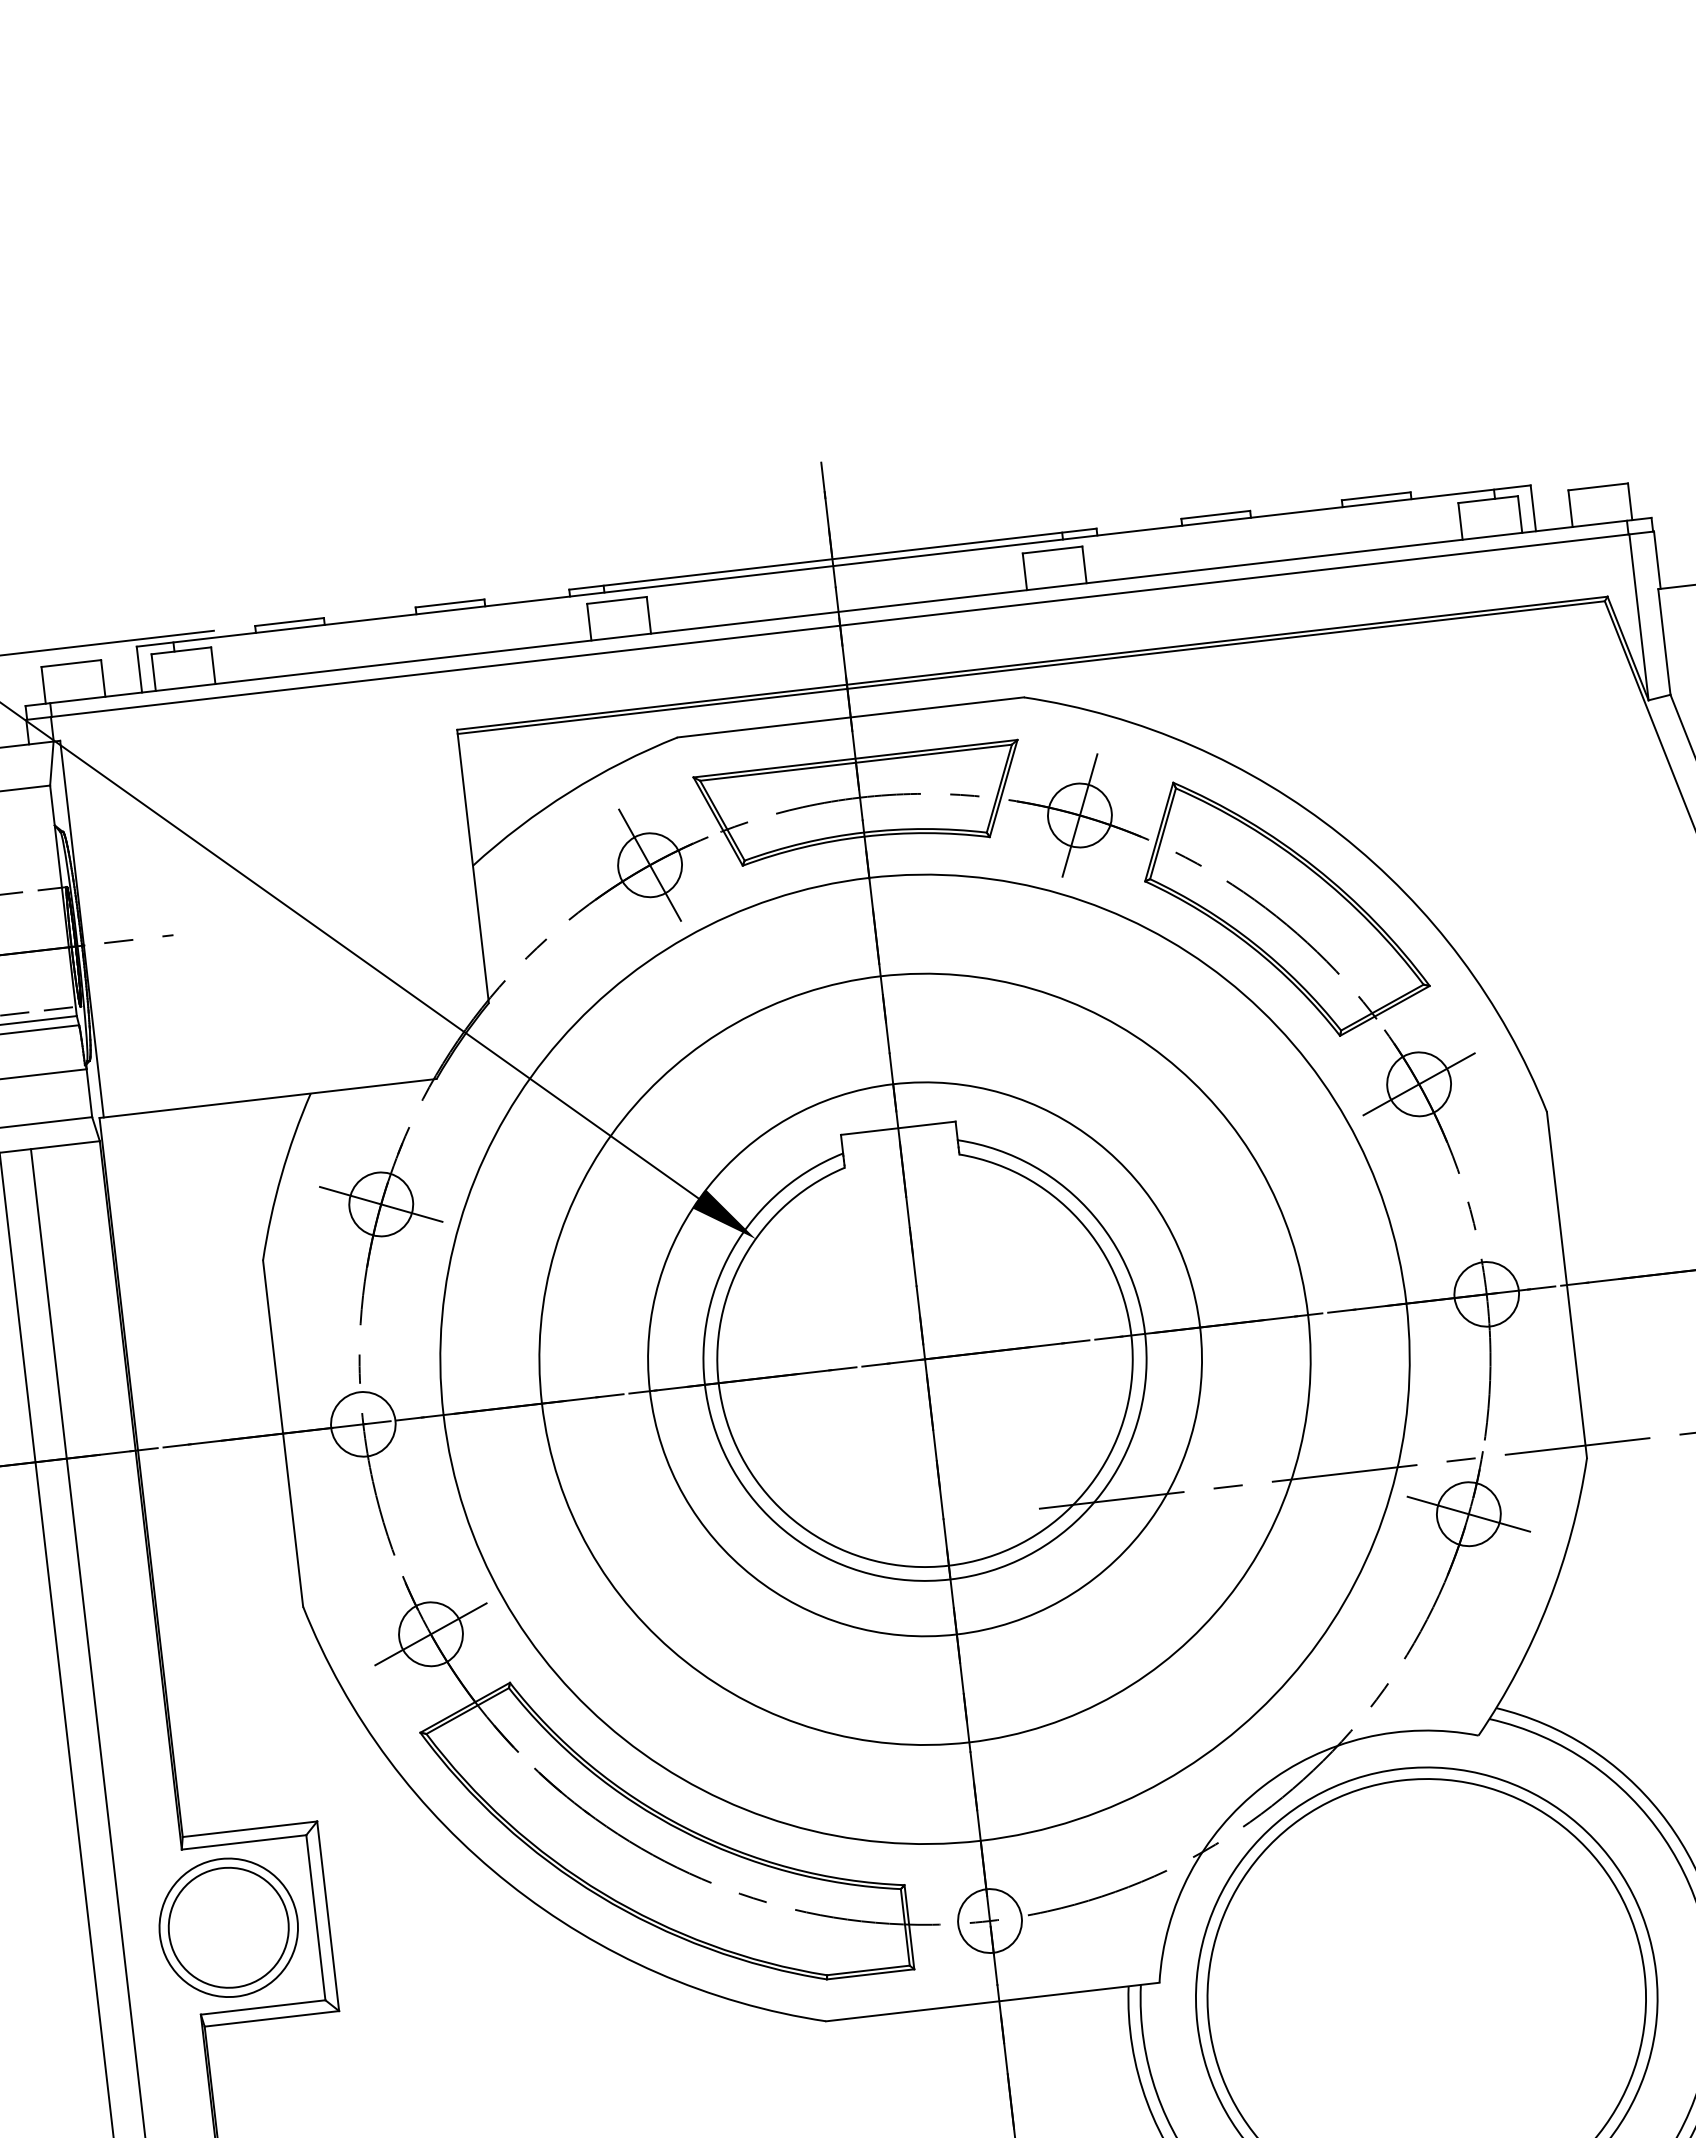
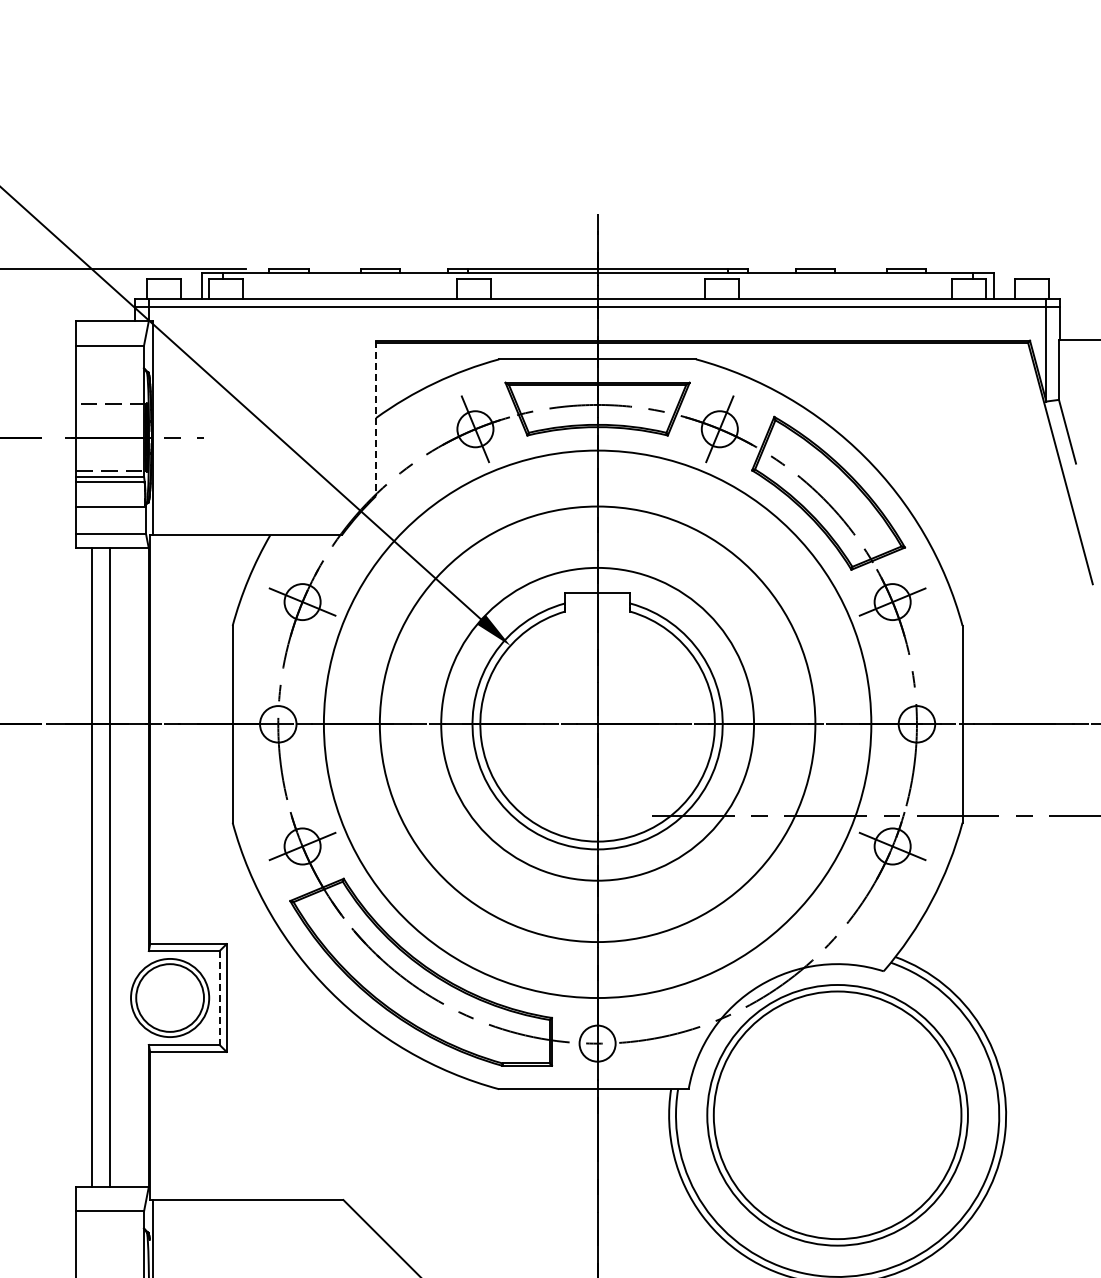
line: (473, 866) -> (376, 418), solid -> dashed
line: (315, 1918) -> (219, 998), solid -> dashed

